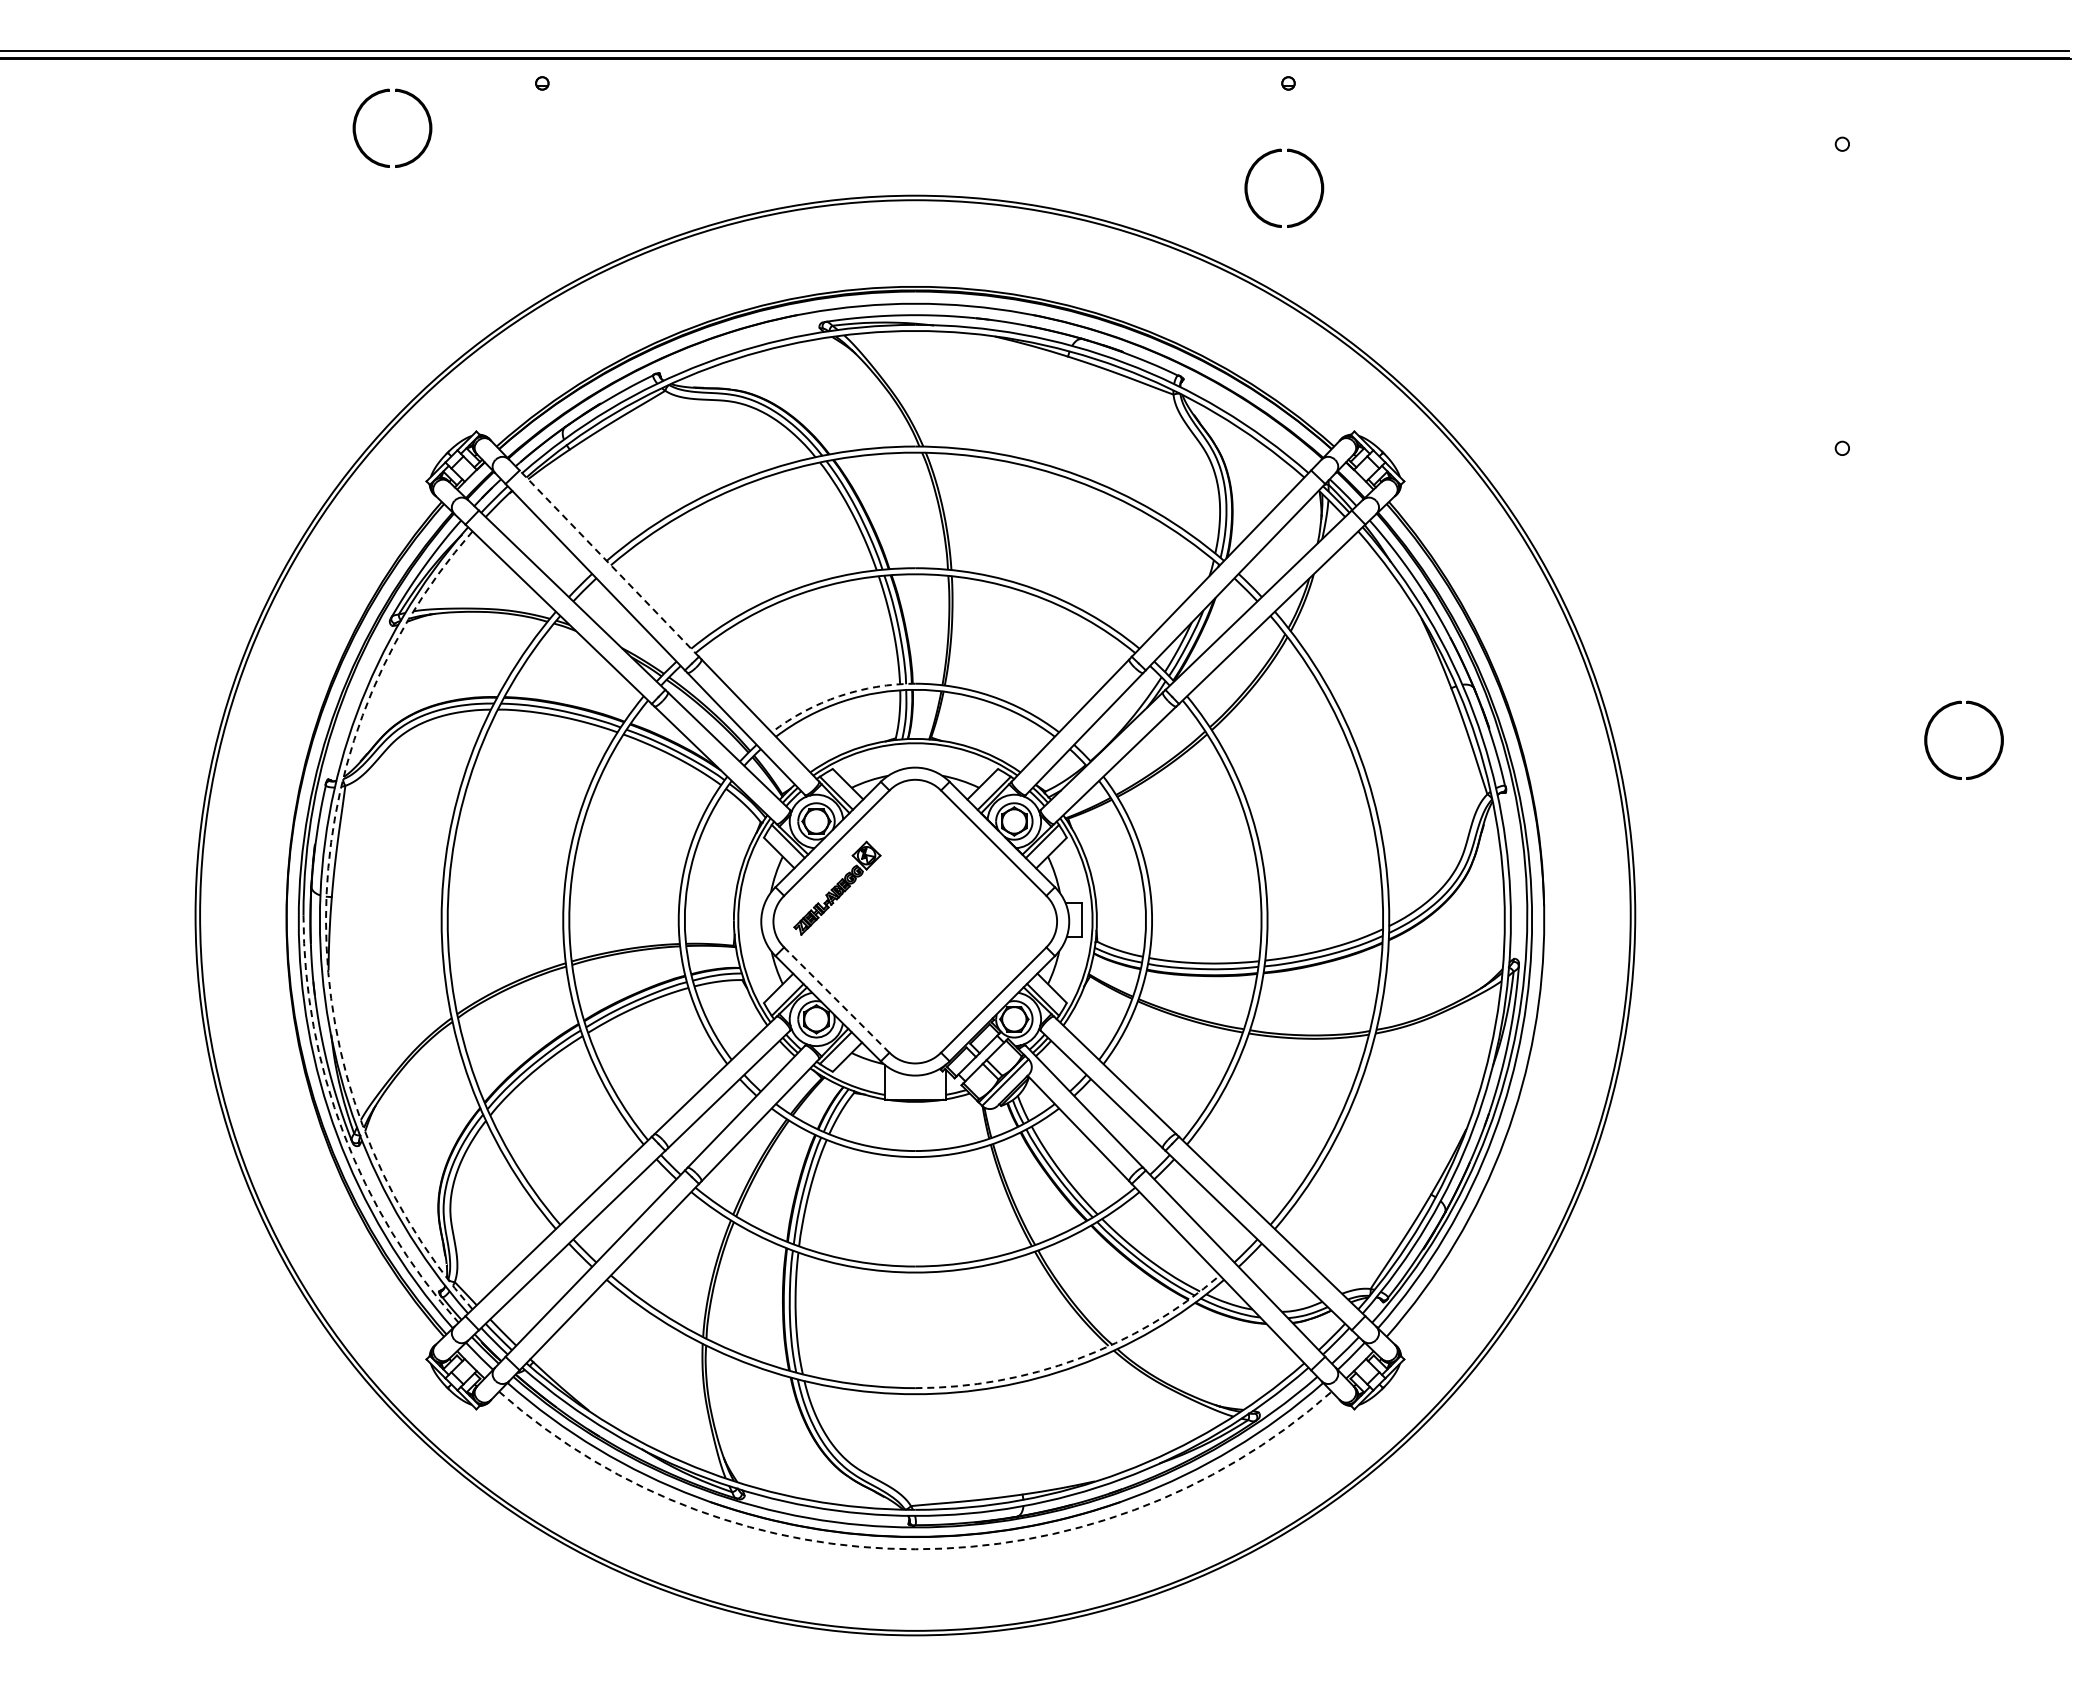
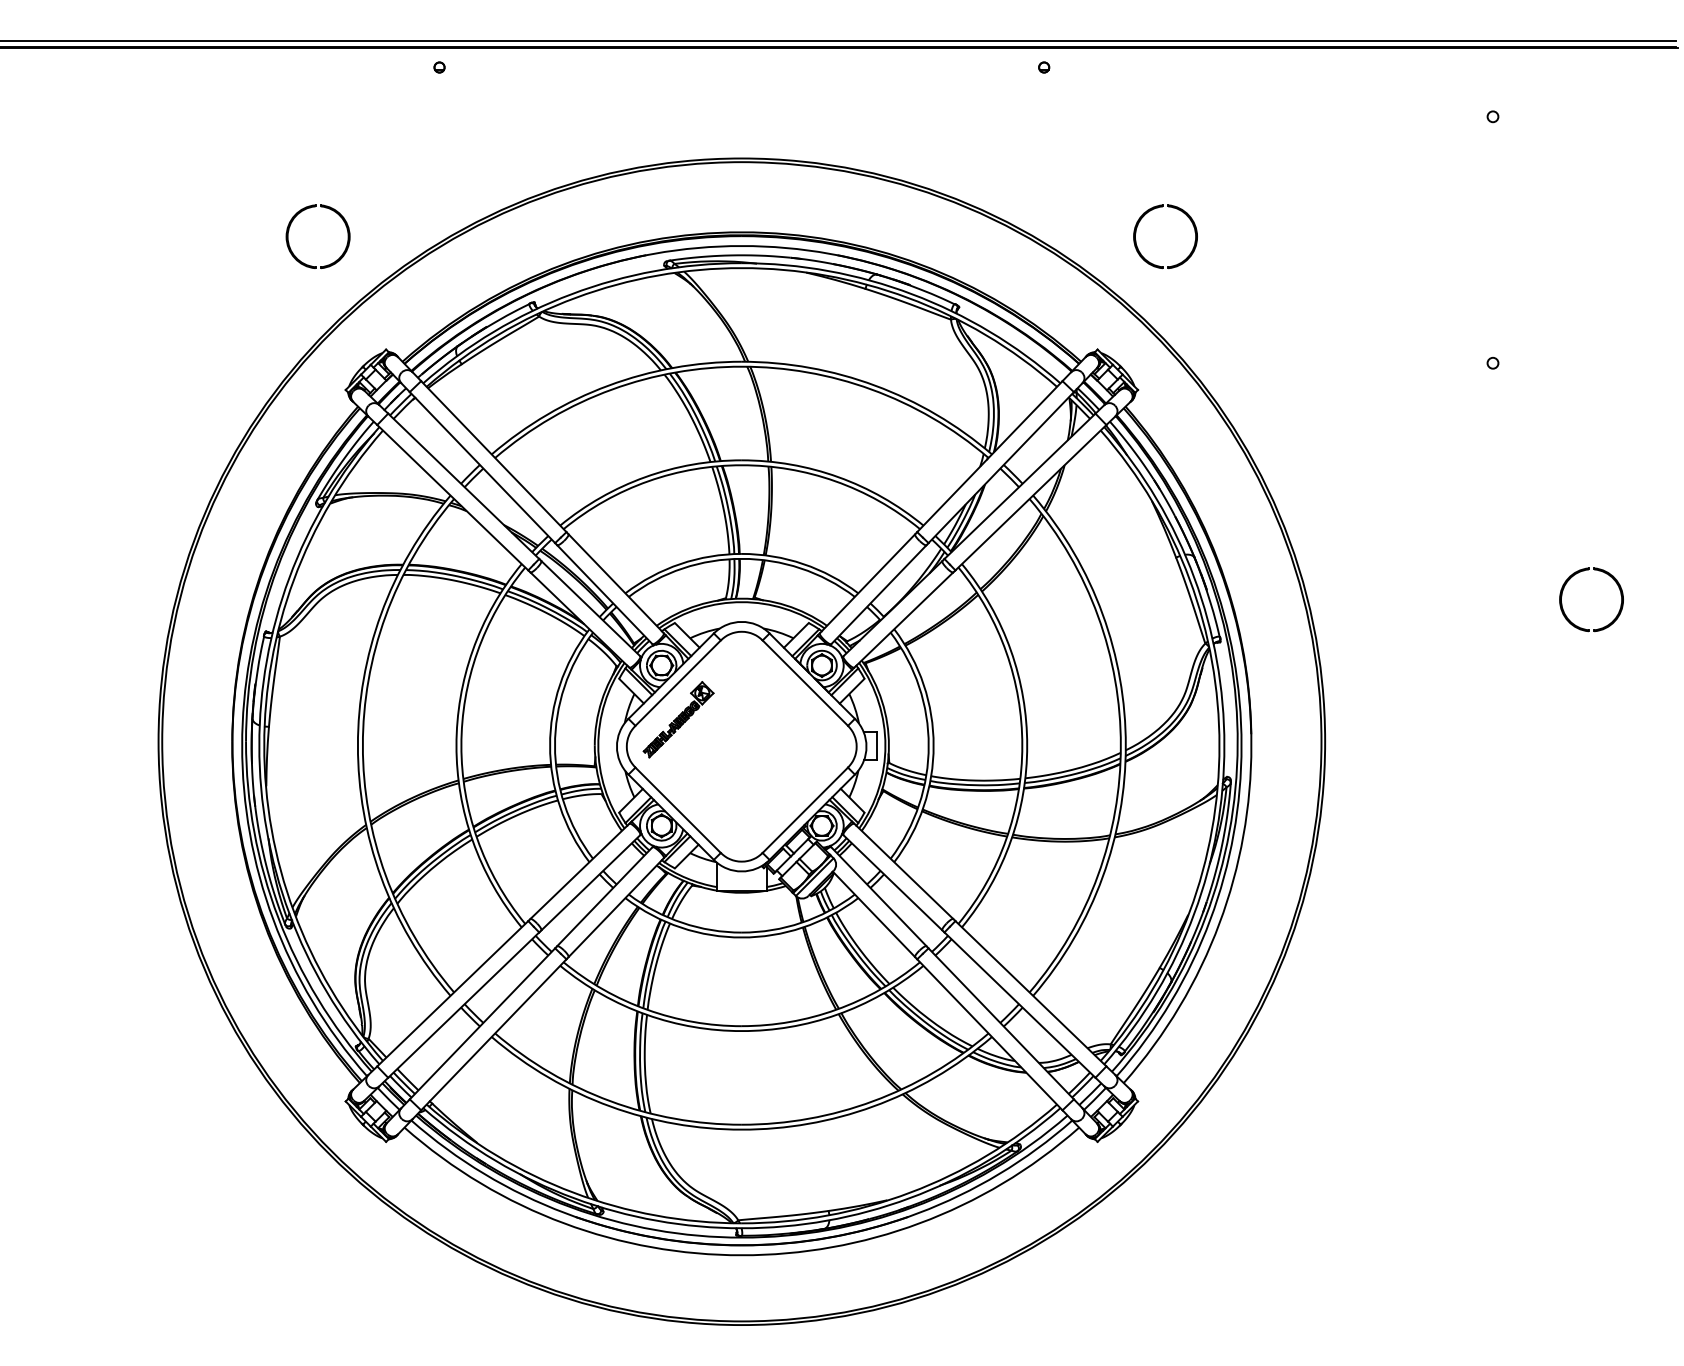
part: (385, 92) -> (312, 207), moved
part: (1294, 153) -> (1173, 208), moved
line: (609, 563) -> (493, 456), dashed -> solid
arc: (839, 696) -> (680, 564), dashed -> solid
arc: (325, 920) -> (263, 745), dashed -> solid
line: (836, 999) -> (677, 809), dashed -> solid
arc: (343, 1133) -> (278, 918), dashed -> solid
arc: (1077, 1359) -> (873, 1101), dashed -> solid
arc: (915, 1549) -> (741, 1255), dashed -> solid

